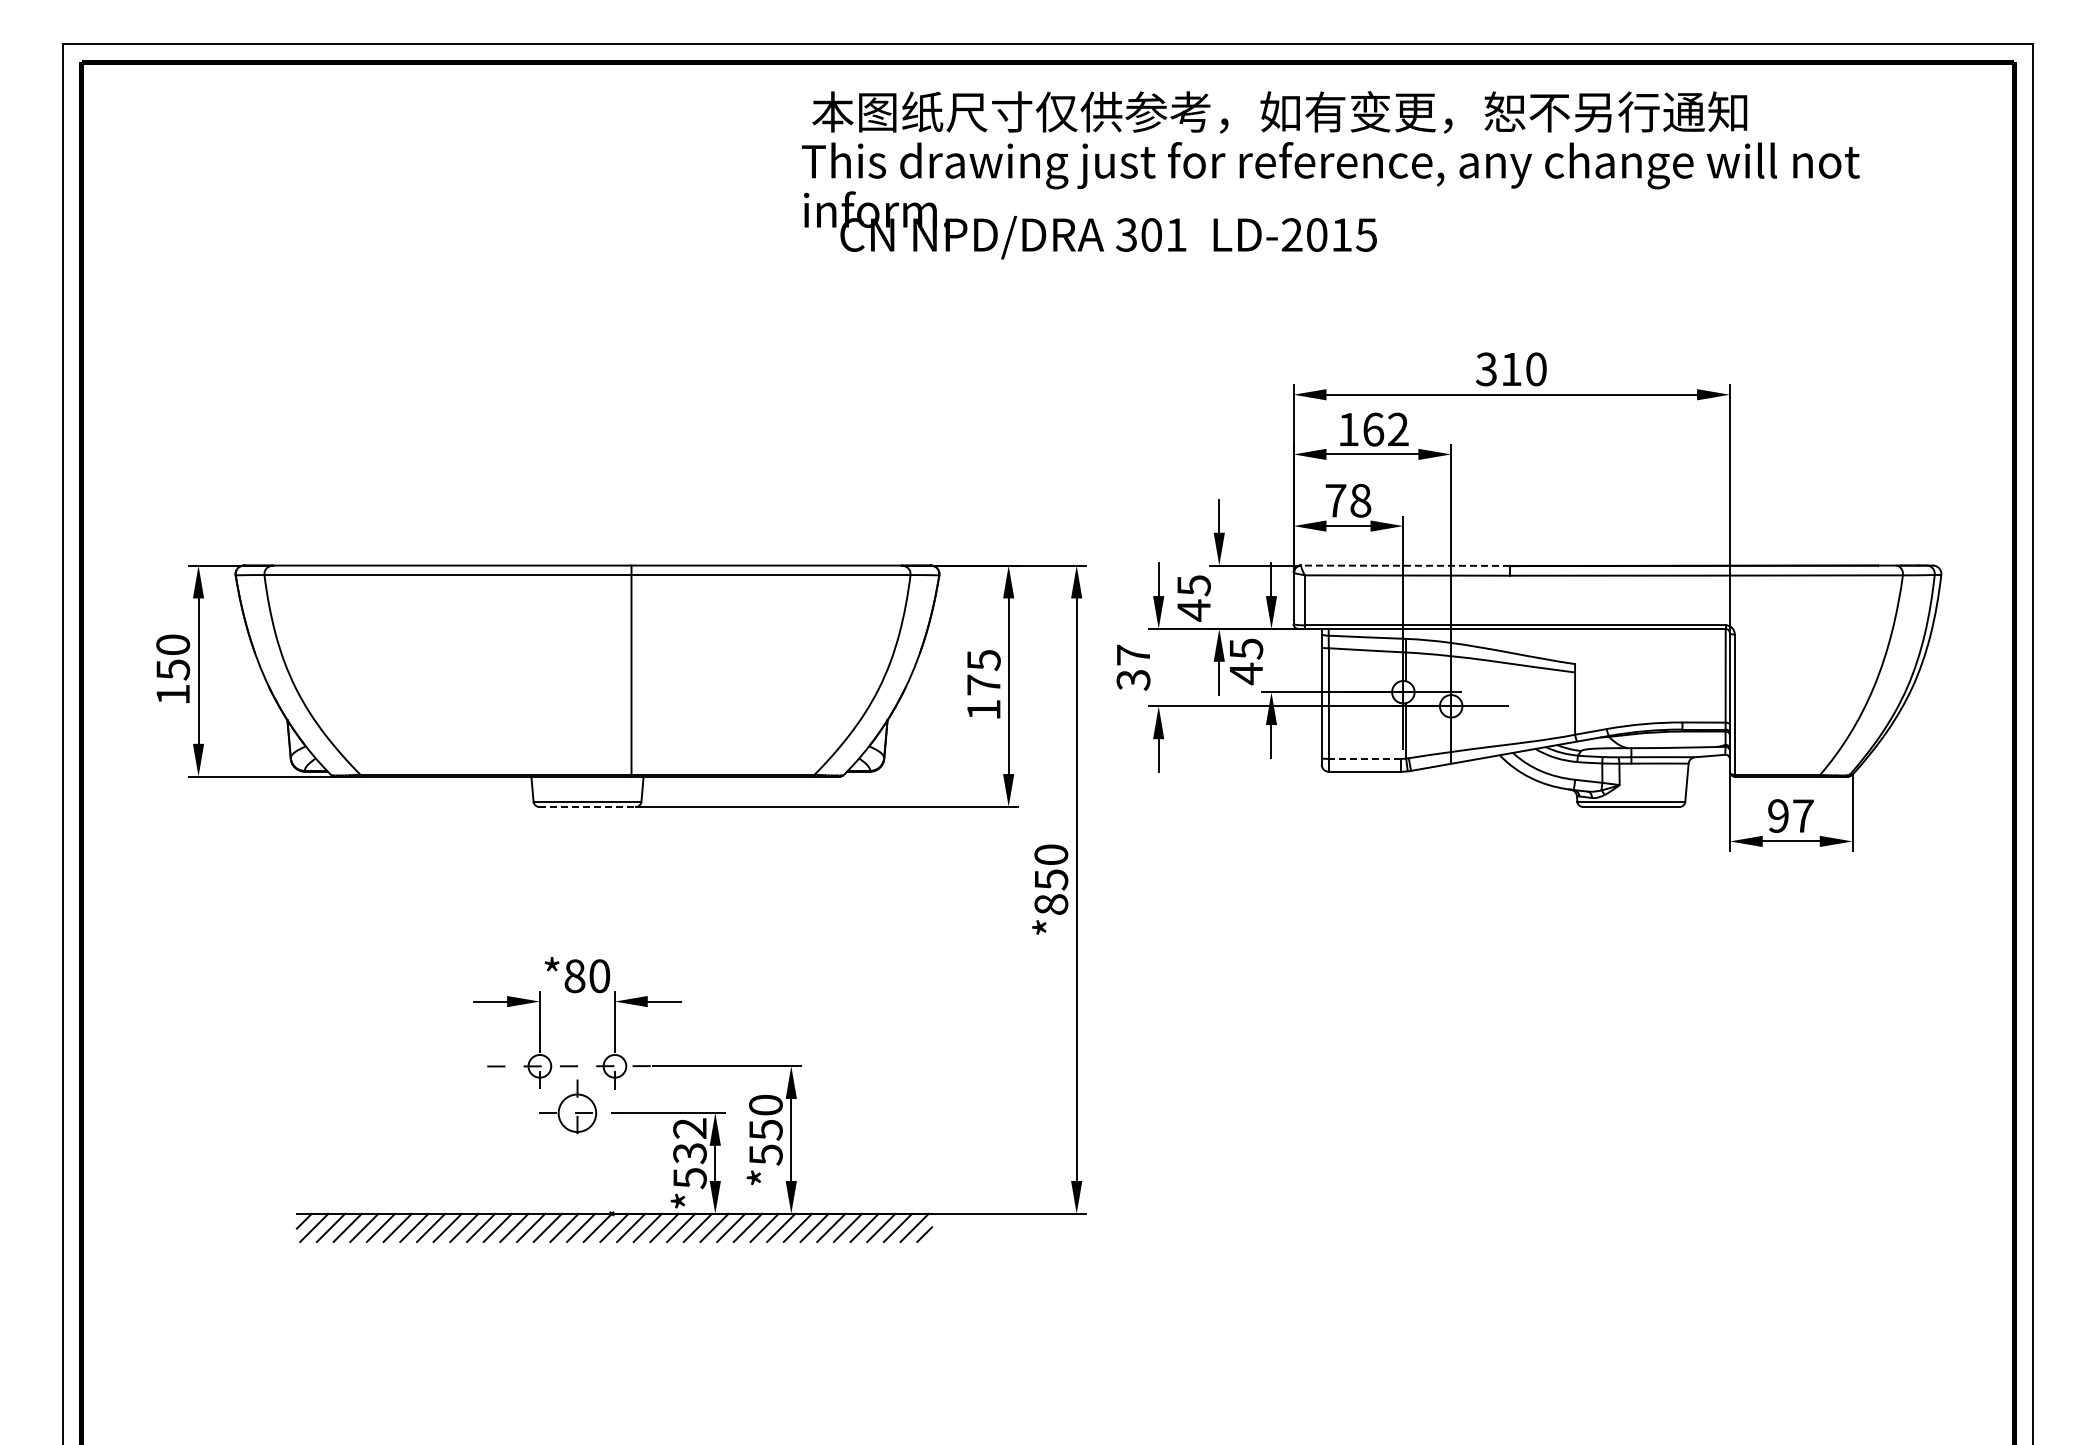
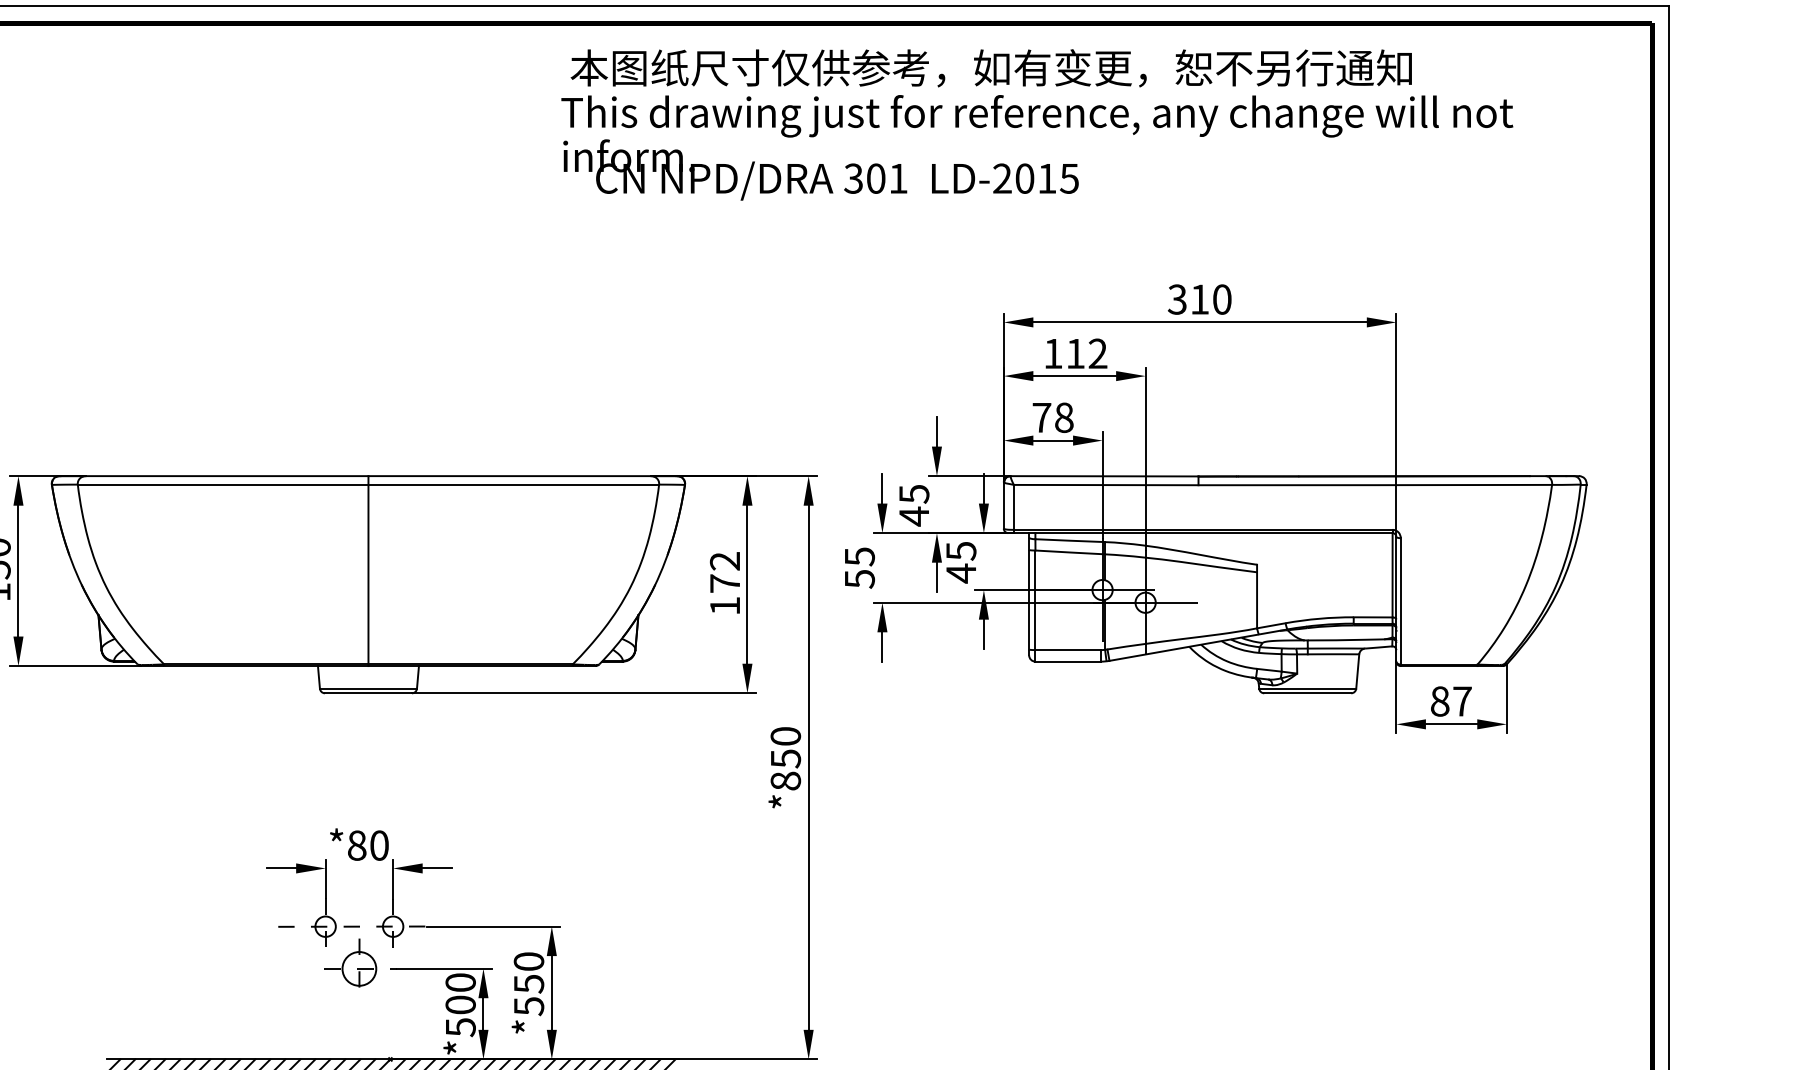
text: (1373, 429) -> (1075, 353), 162 -> 112
line: (1405, 565) -> (1104, 476), dashed -> solid
text: (983, 660) -> (724, 561), 175 -> 172
text: (1133, 667) -> (859, 567), 37 -> 55
line: (631, 670) -> (368, 570), moved
line: (1364, 758) -> (1067, 649), dashed -> solid
line: (588, 806) -> (369, 692), dashed -> solid
text: (1778, 816) -> (1440, 701), 97 -> 87
text: (689, 1141) -> (460, 994), *532 -> *500

